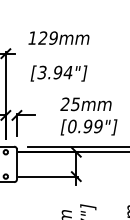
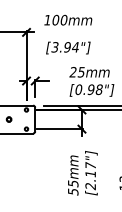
text: (47, 38) -> (59, 20), 129mm -> 100mm
text: (97, 126) -> (98, 89), [0.99"] -> [0.98"]

